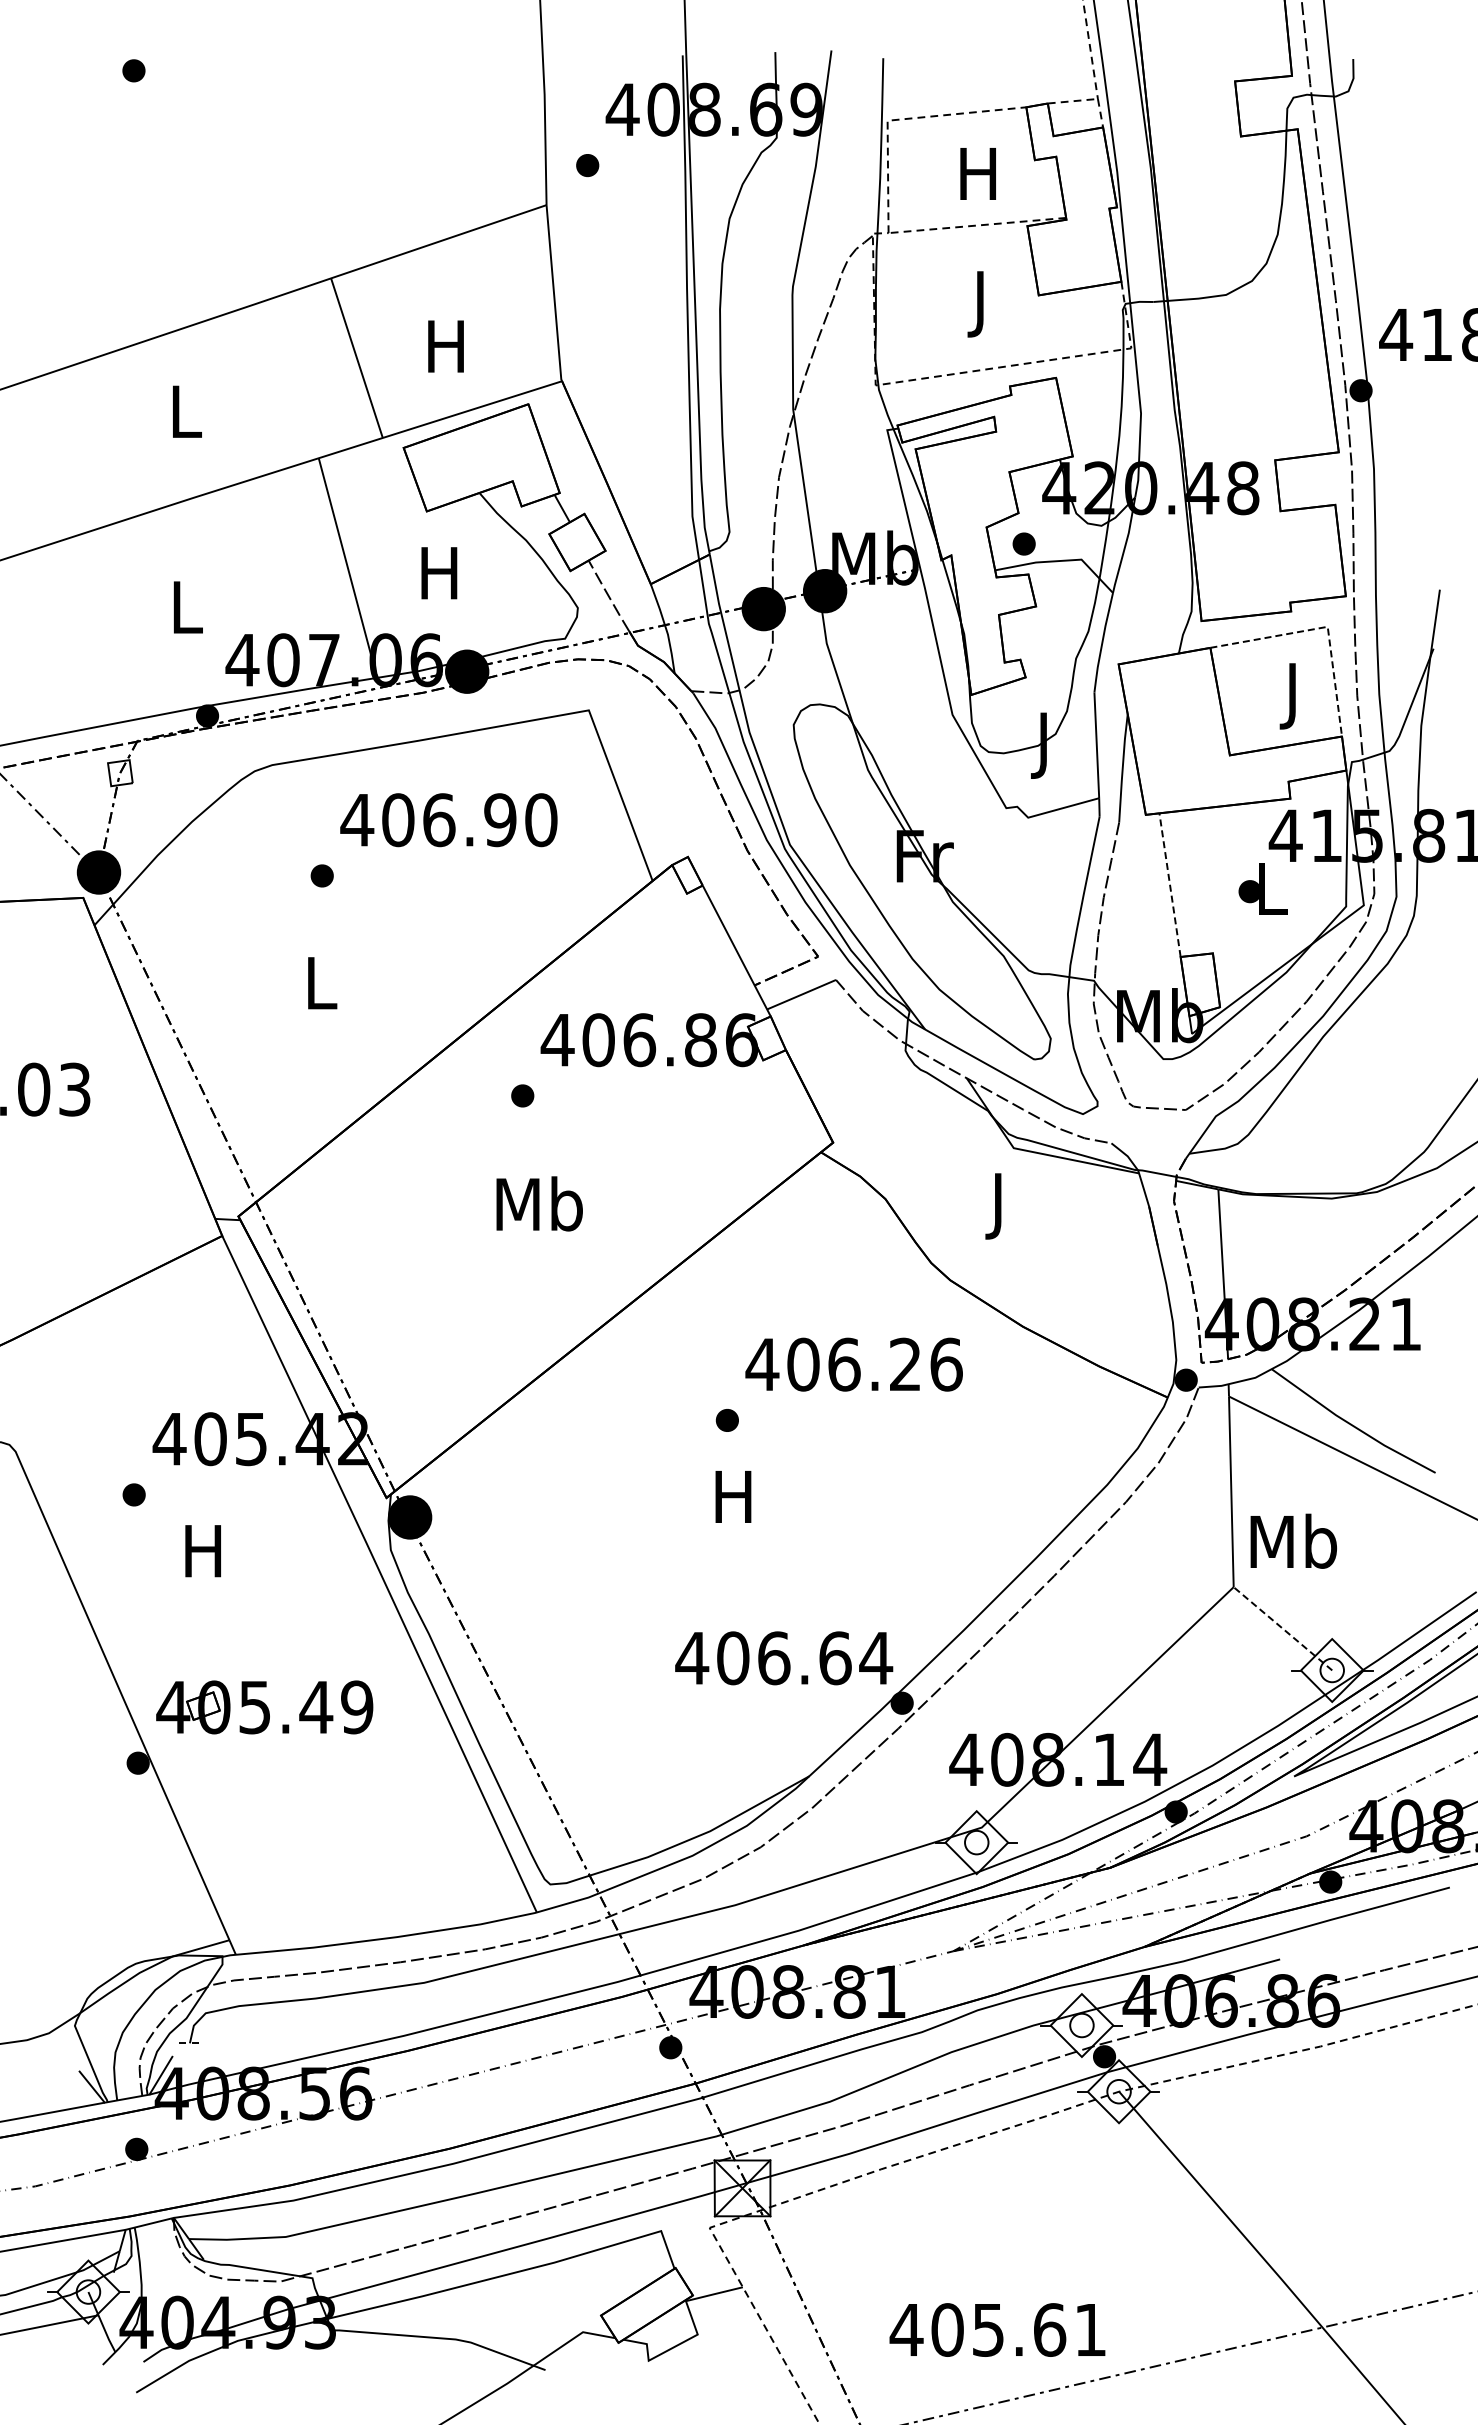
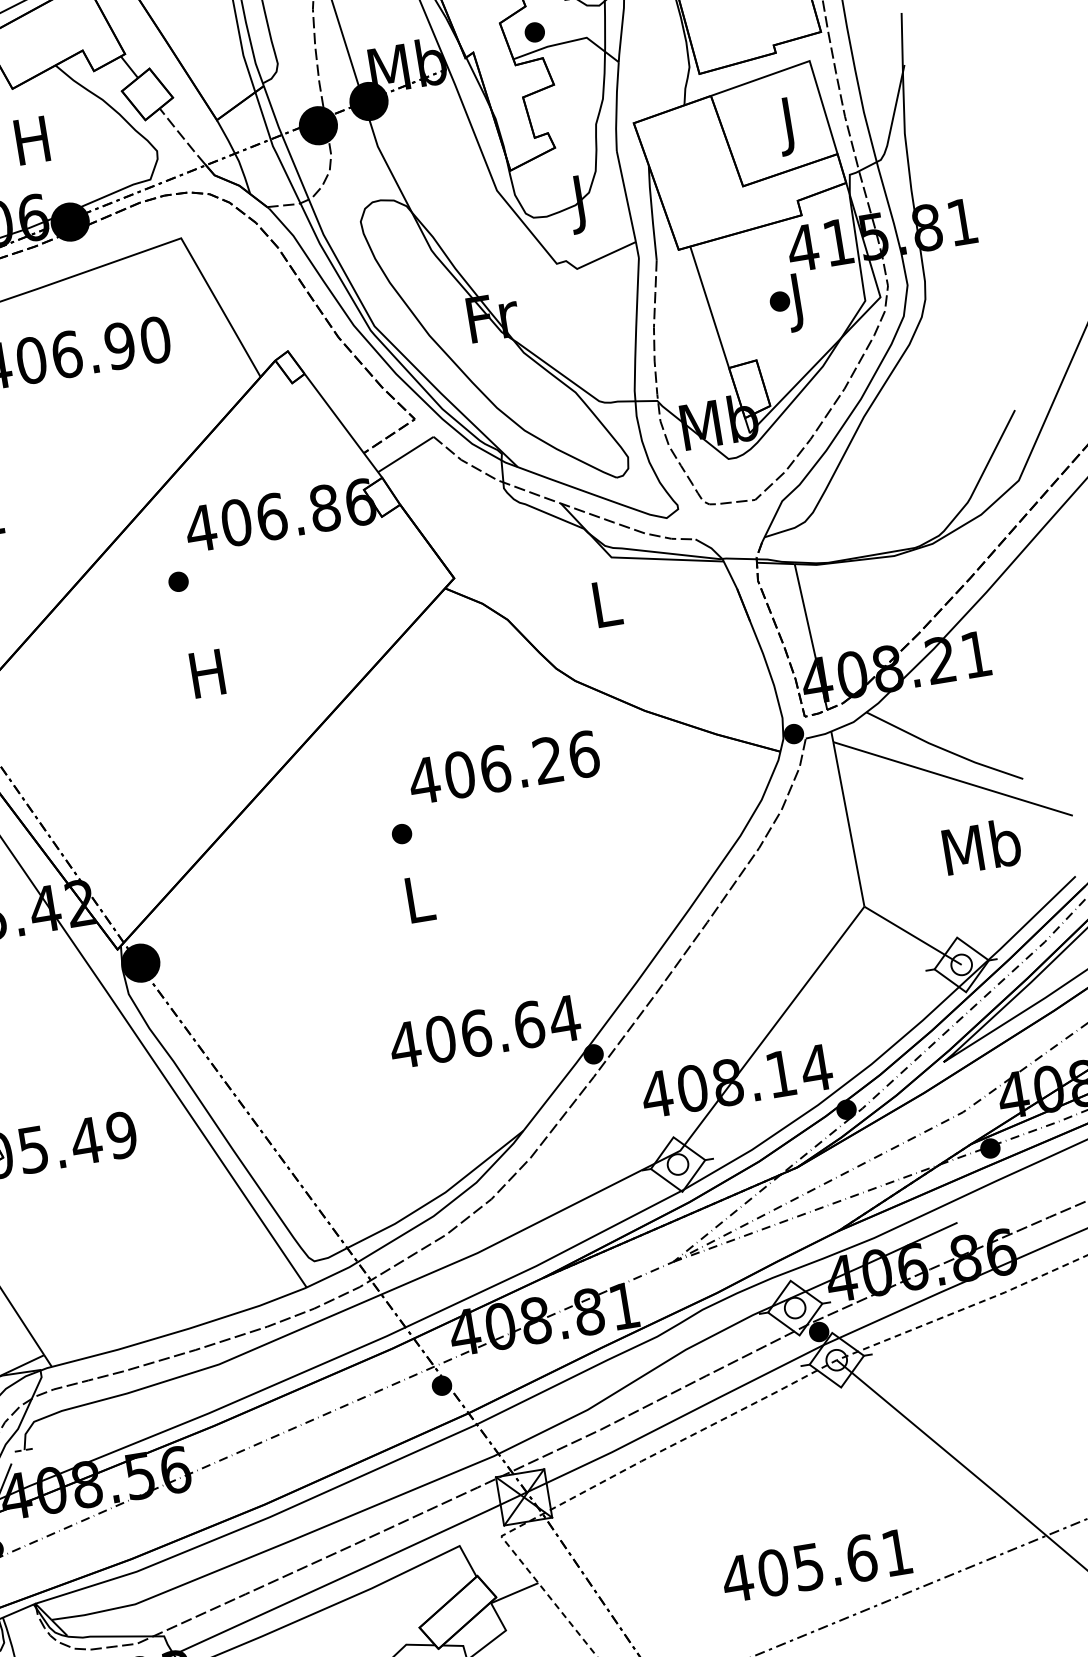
line: (1323, 627) -> (806, 62), dashed -> solid
line: (1170, 885) -> (710, 307), dashed -> solid
text: (1272, 895) -> (799, 301), L -> J
text: (539, 1203) -> (208, 672), Mb -> H
text: (1000, 1206) -> (608, 609), J -> L
text: (733, 1496) -> (418, 899), H -> L
text: (1293, 1540) -> (981, 845), moved
line: (1282, 1628) -> (912, 935), dashed -> solid
text: (997, 2329) -> (816, 1565), moved

